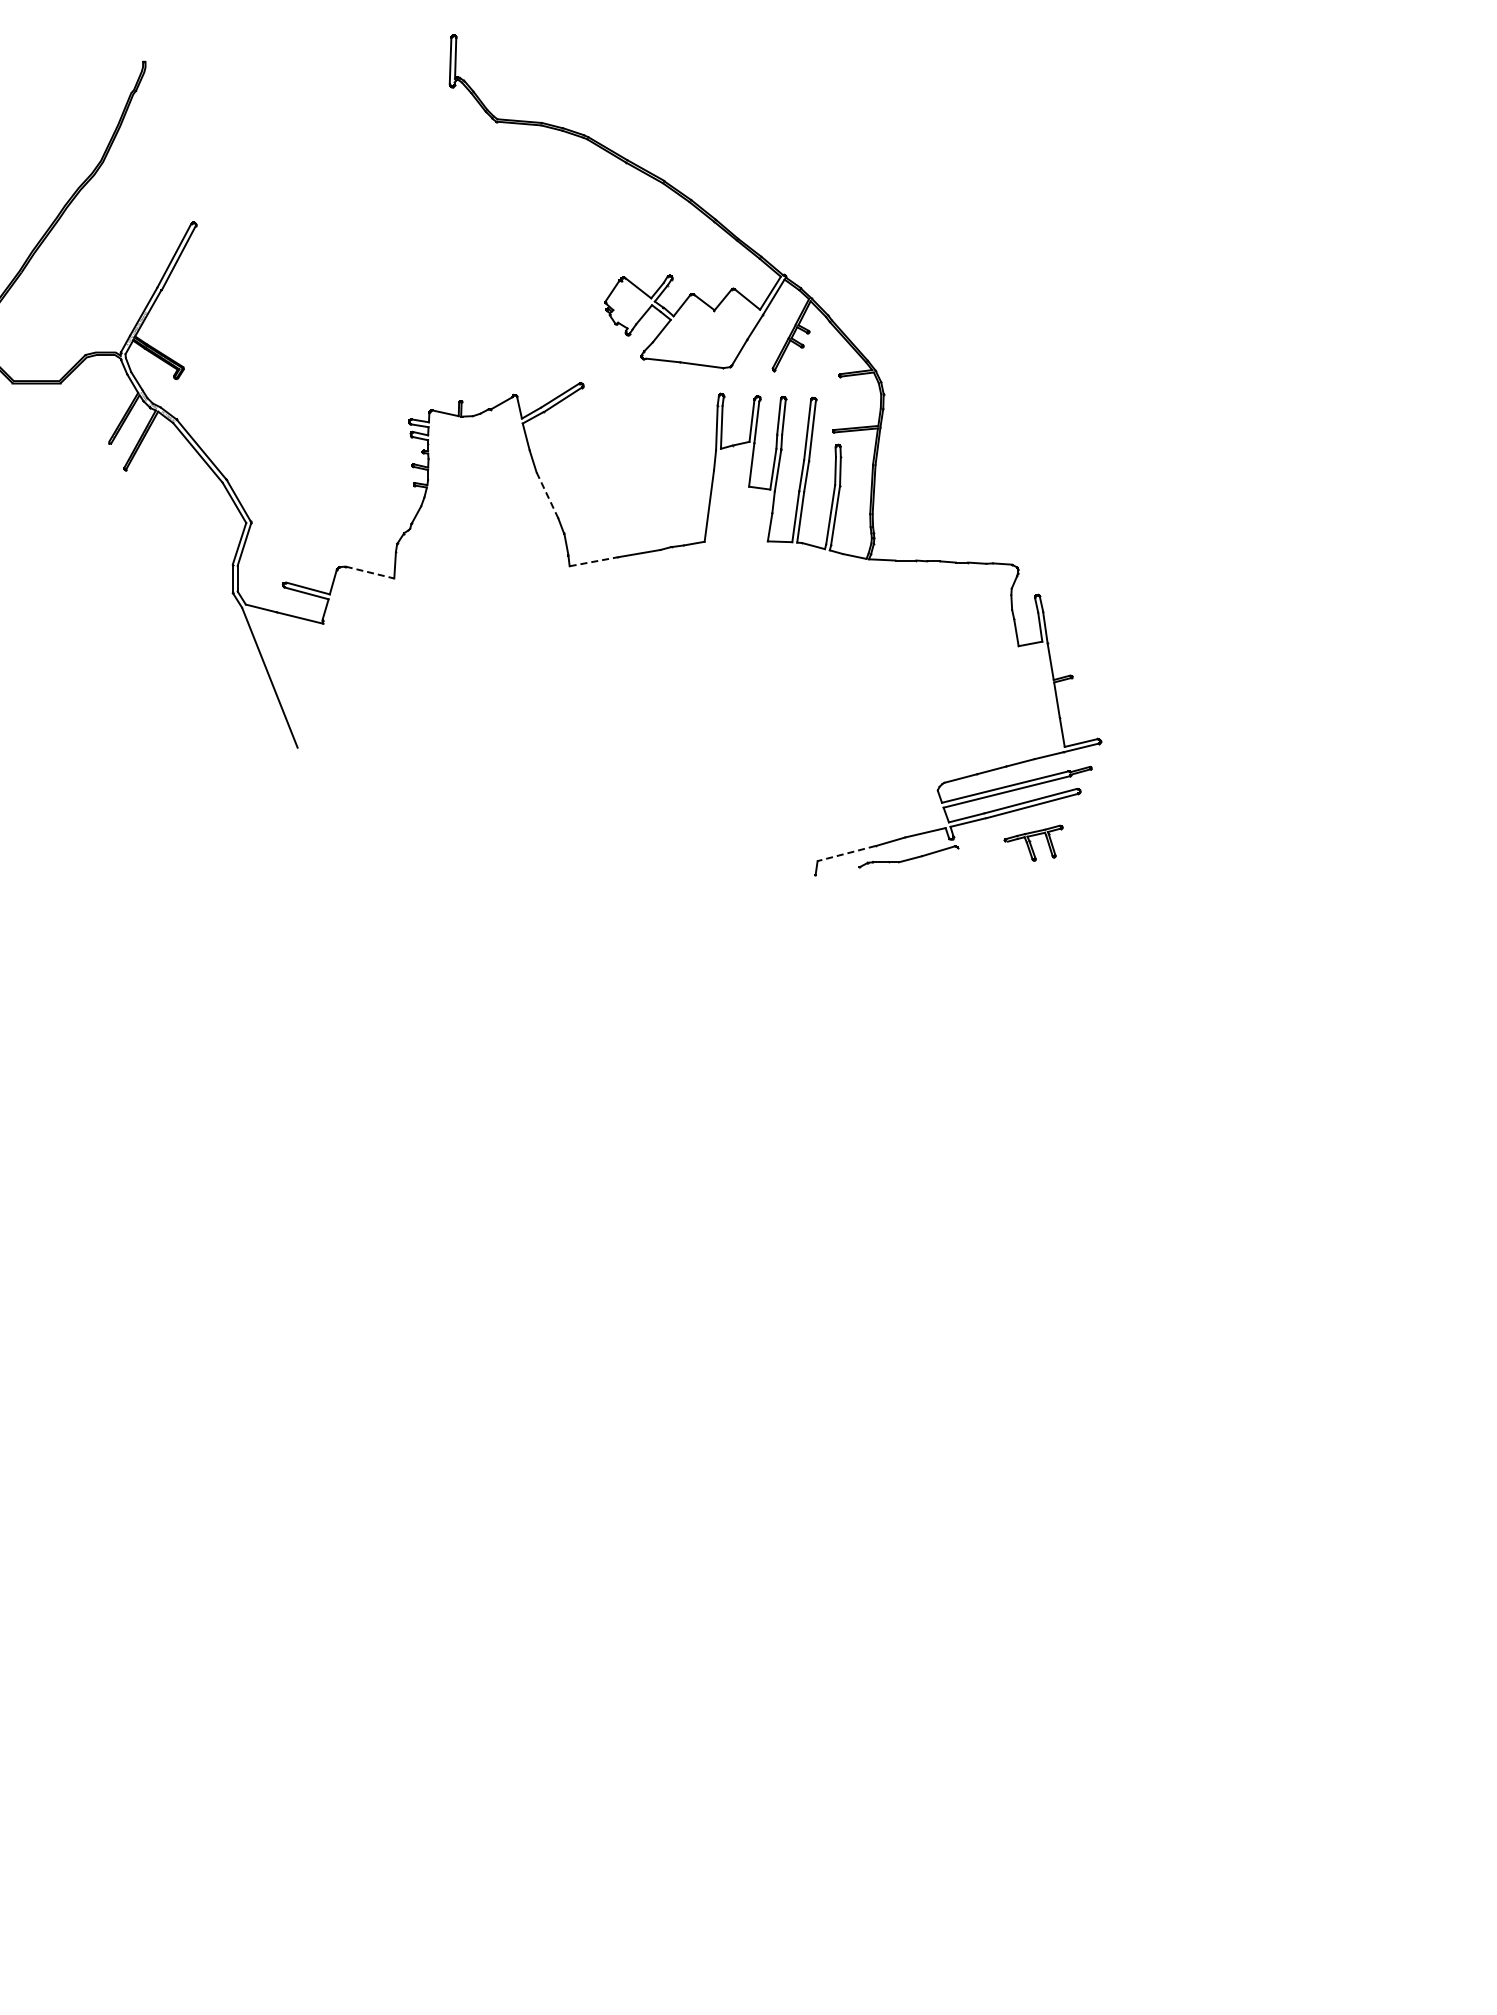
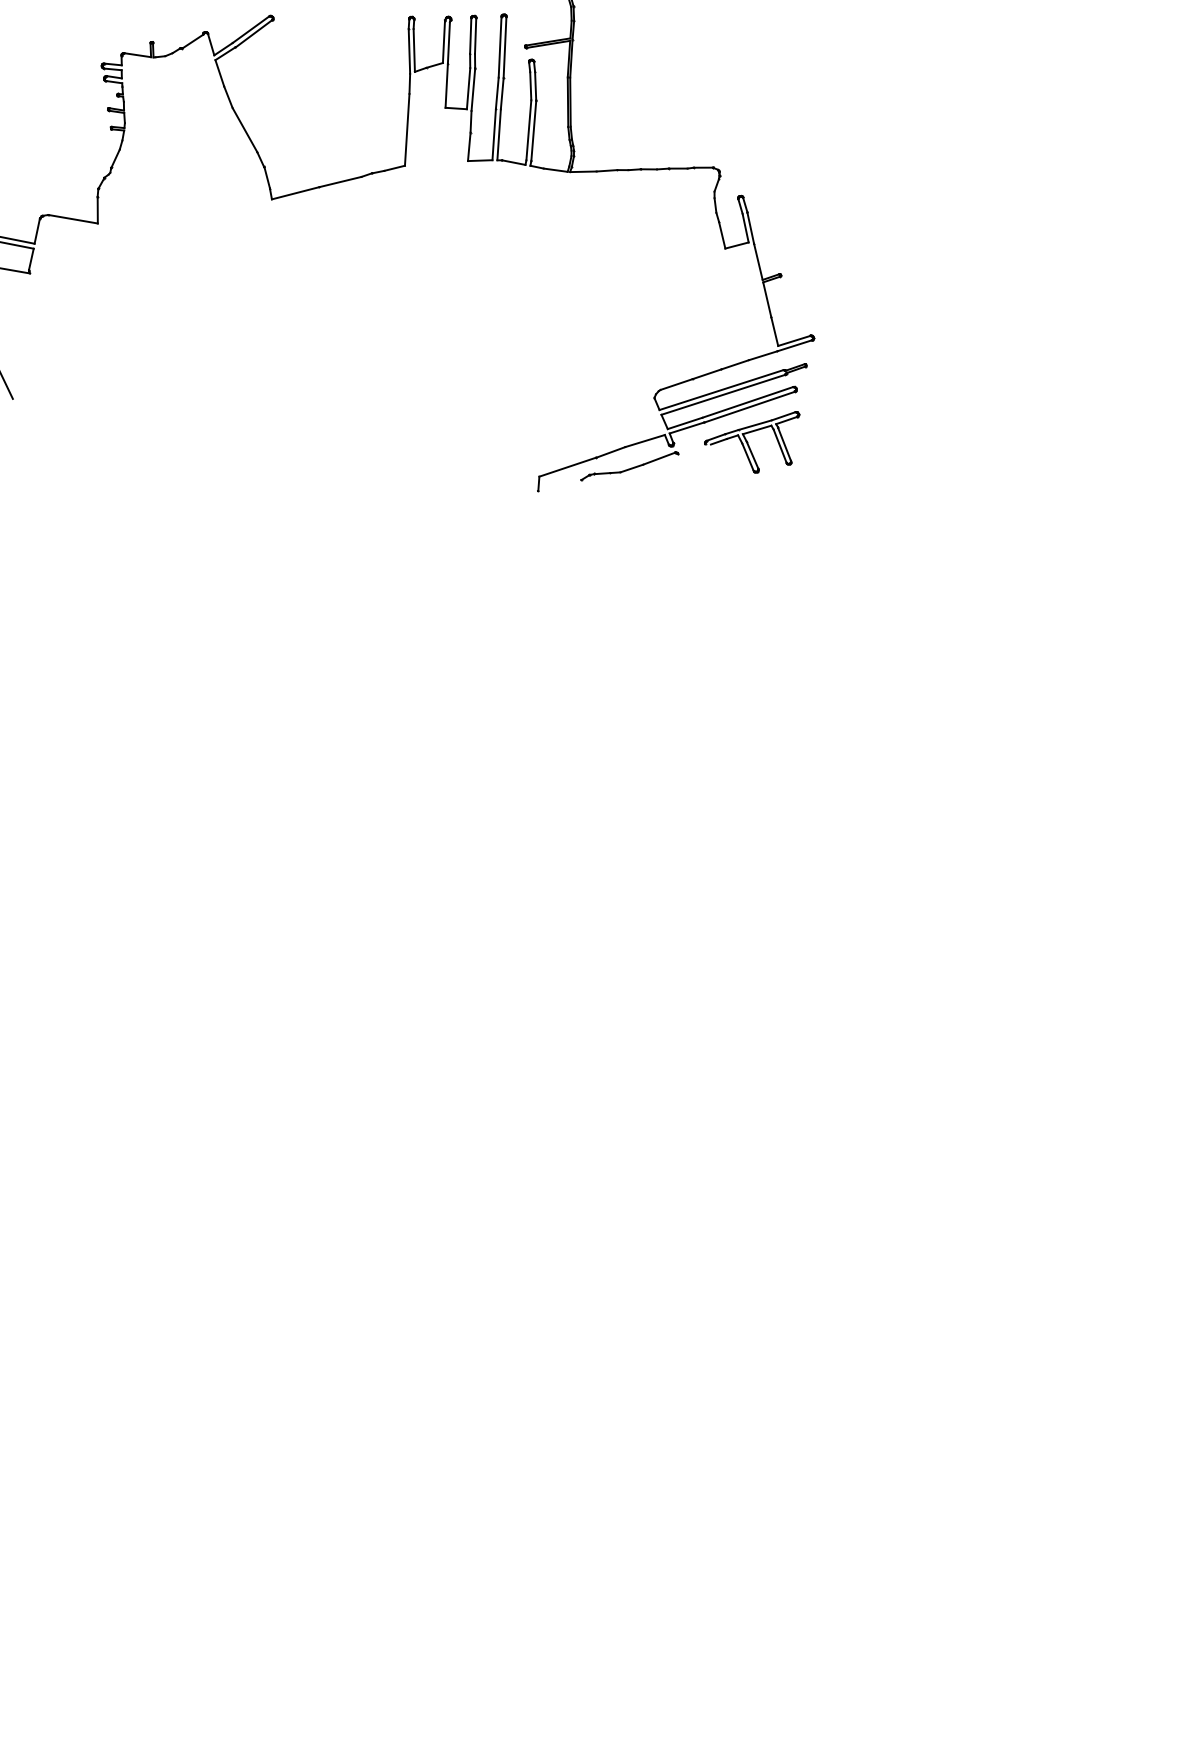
line: (547, 495) -> (245, 130), dashed -> solid
line: (594, 561) -> (296, 192), dashed -> solid
line: (370, 572) -> (73, 219), dashed -> solid
part: (1033, 842) -> (753, 443), size x1.67
line: (846, 853) -> (567, 467), dashed -> solid

